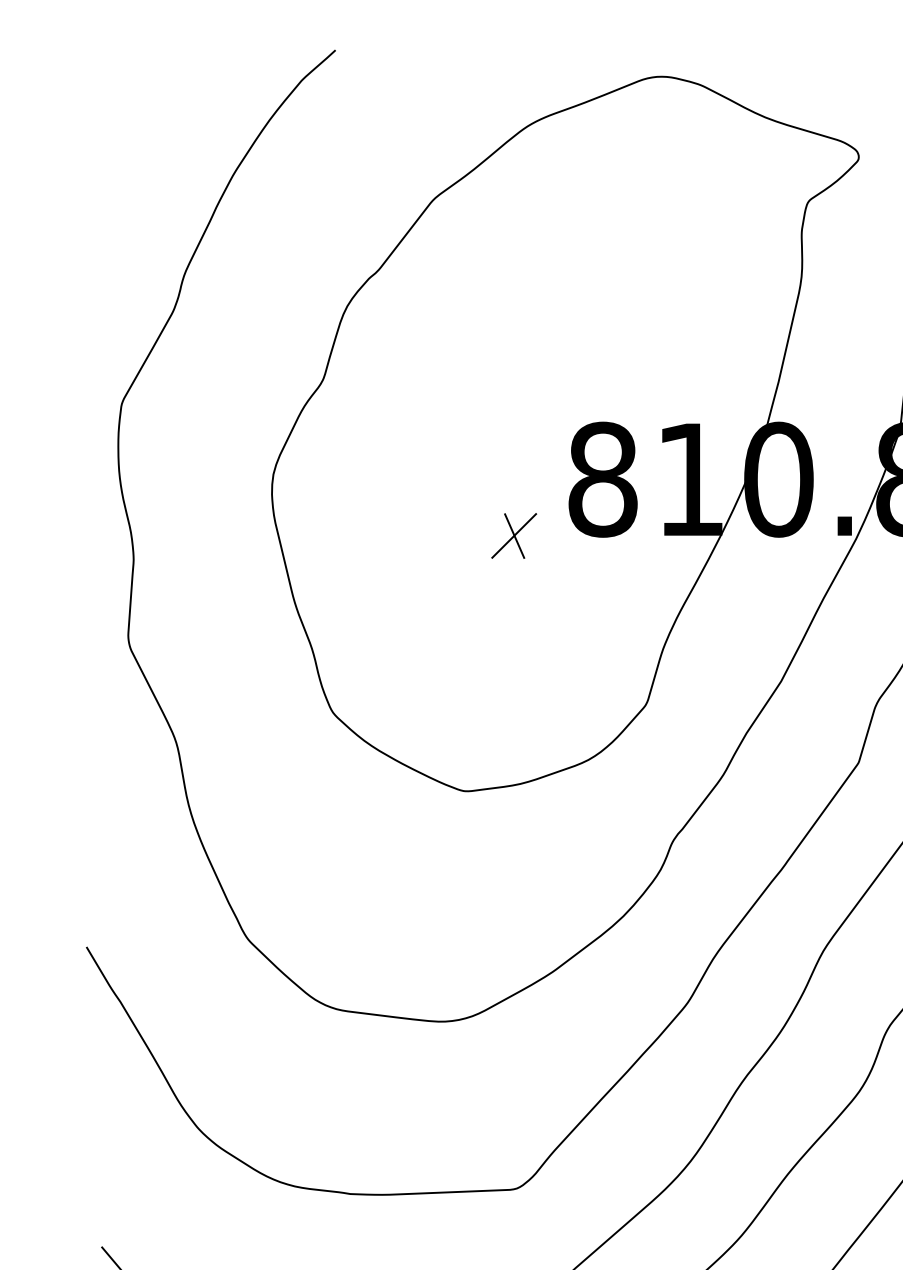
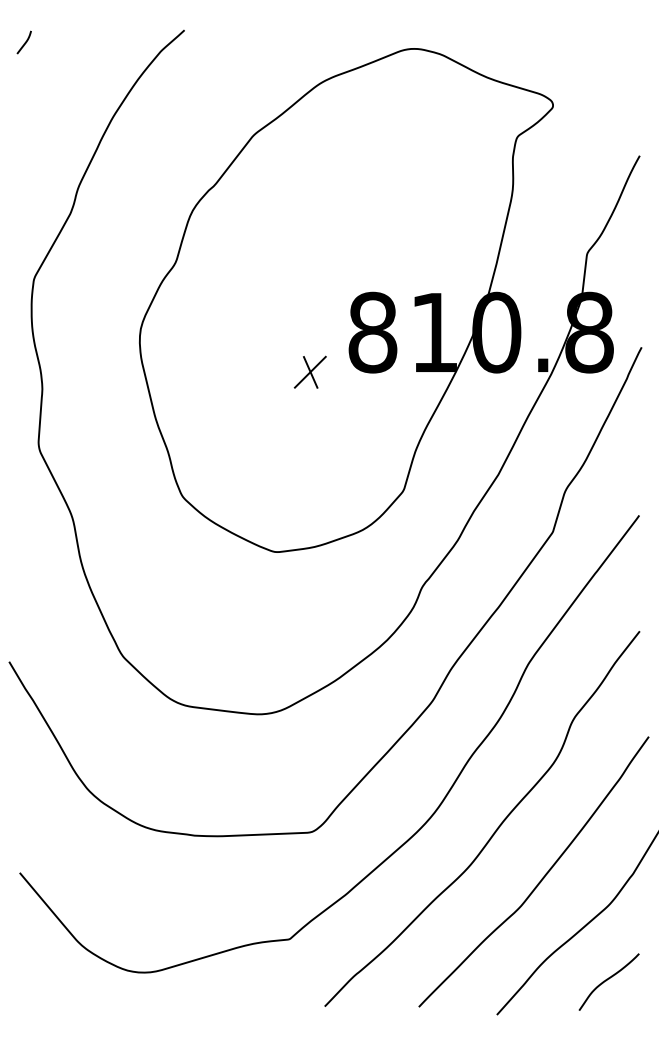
curve: (108, 67) -> (24, 42), added

